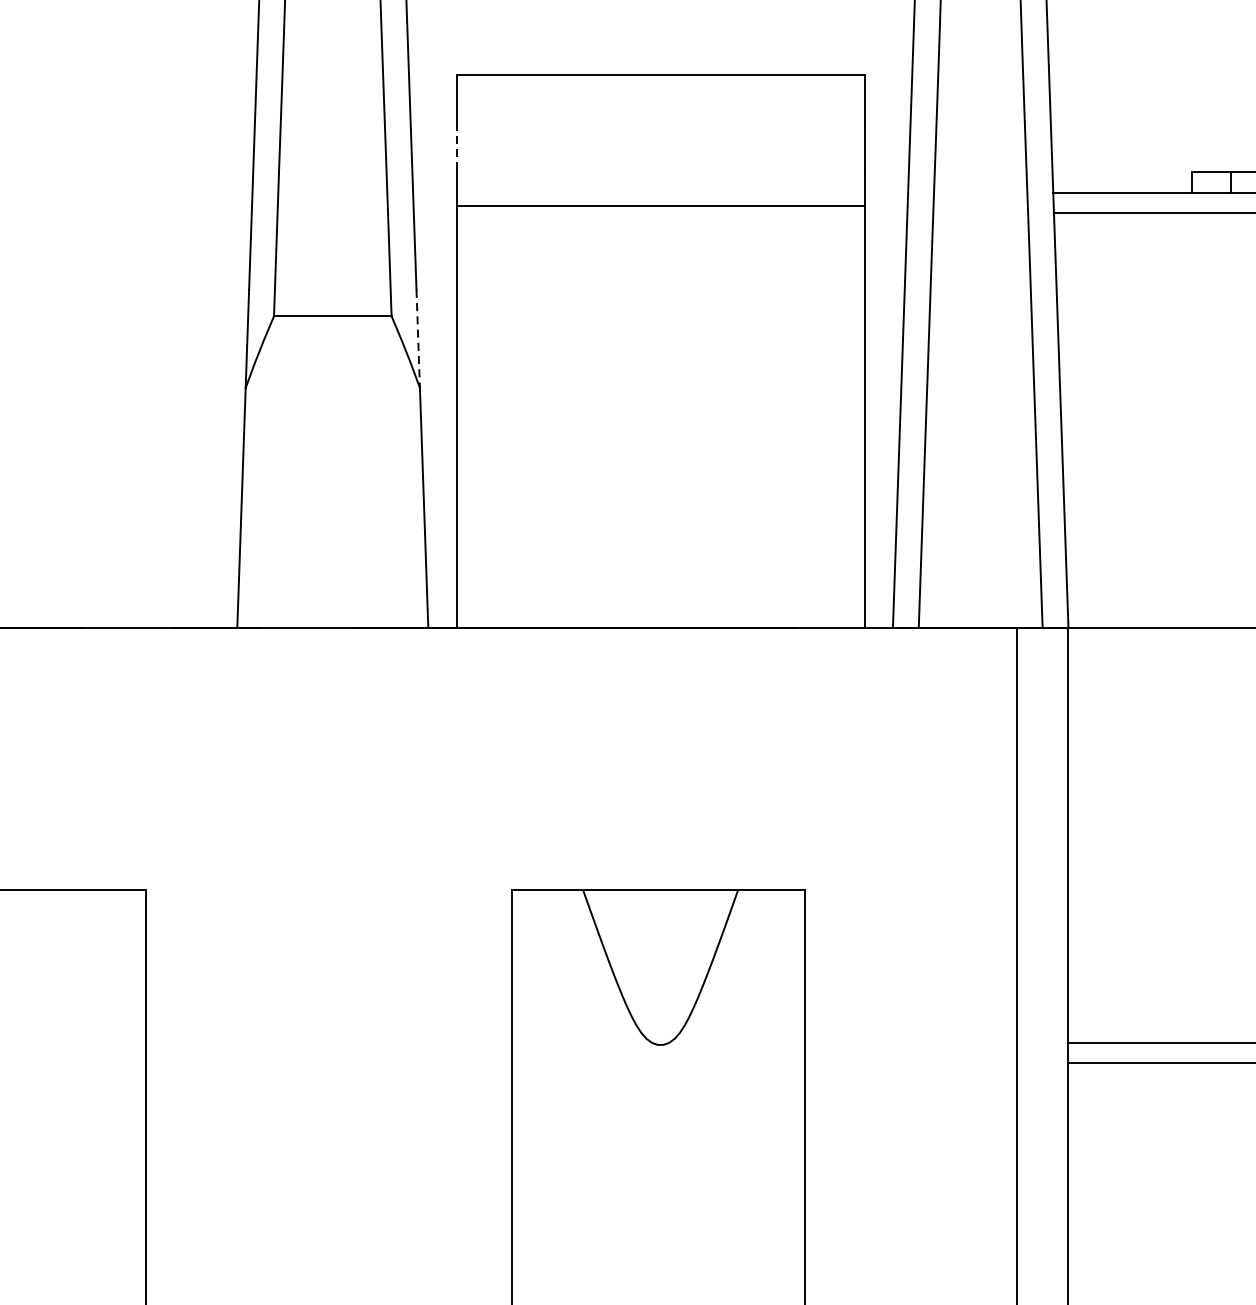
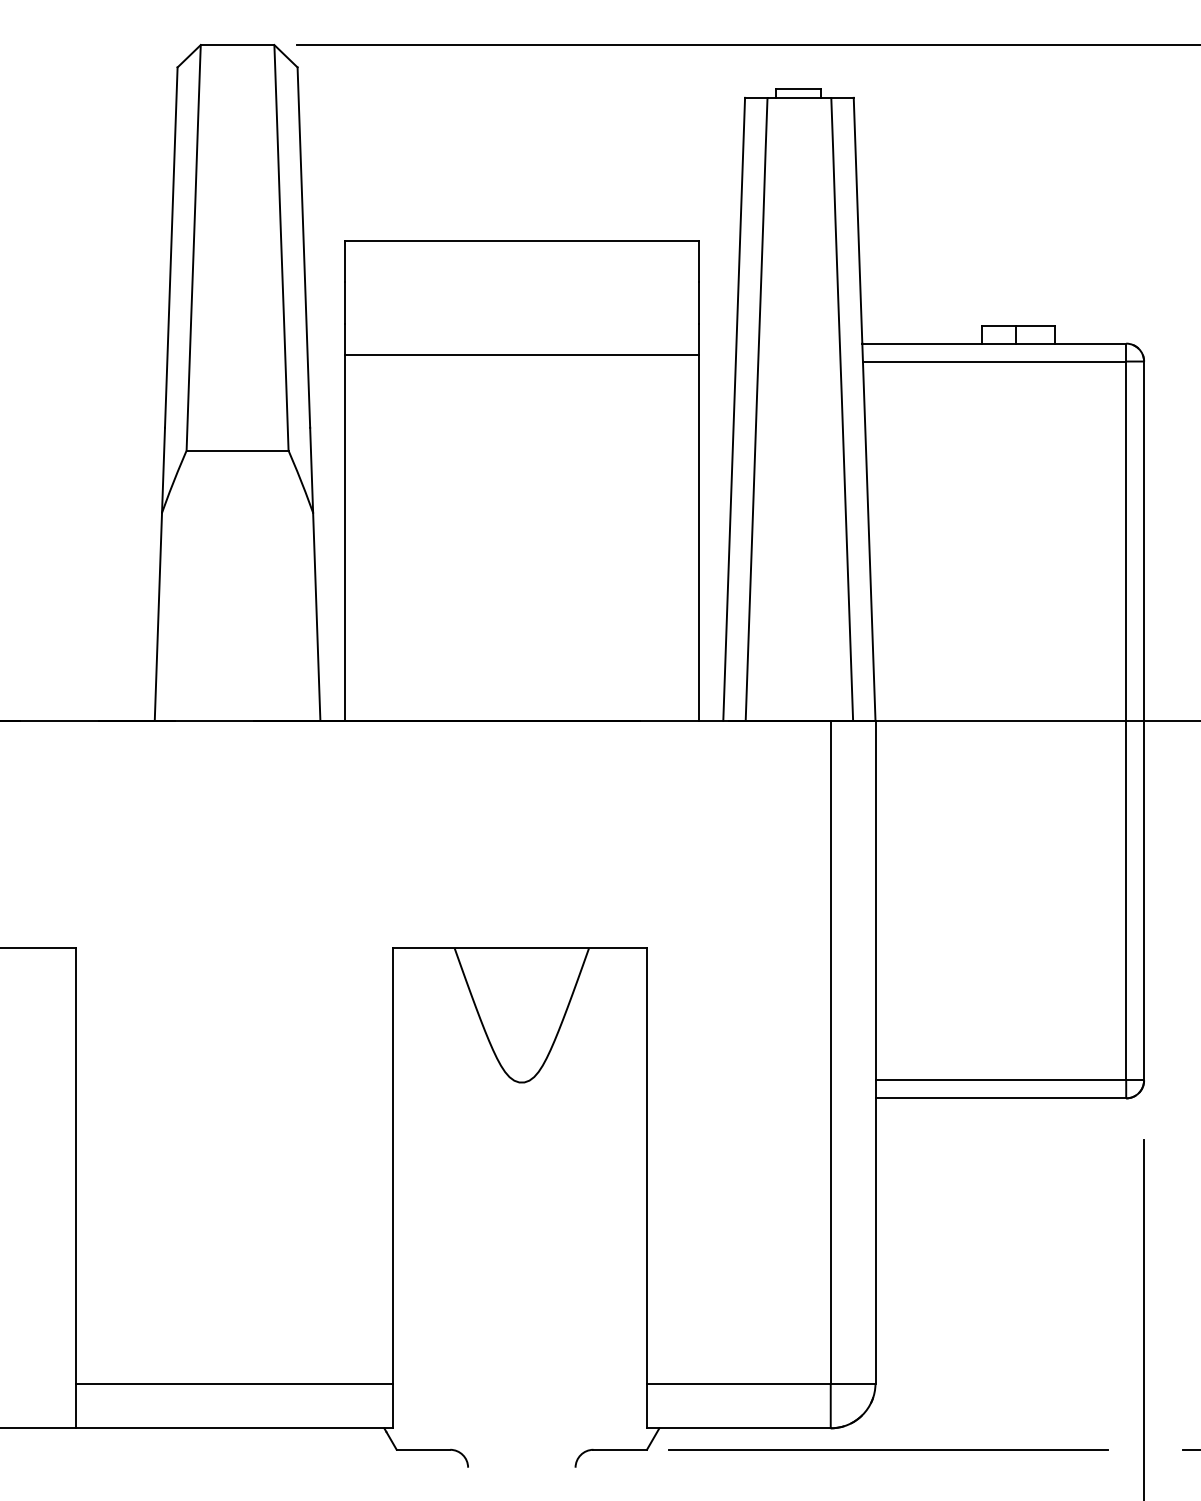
line: (457, 146) -> (345, 303), dashed -> solid
line: (418, 339) -> (311, 470), dashed -> solid

